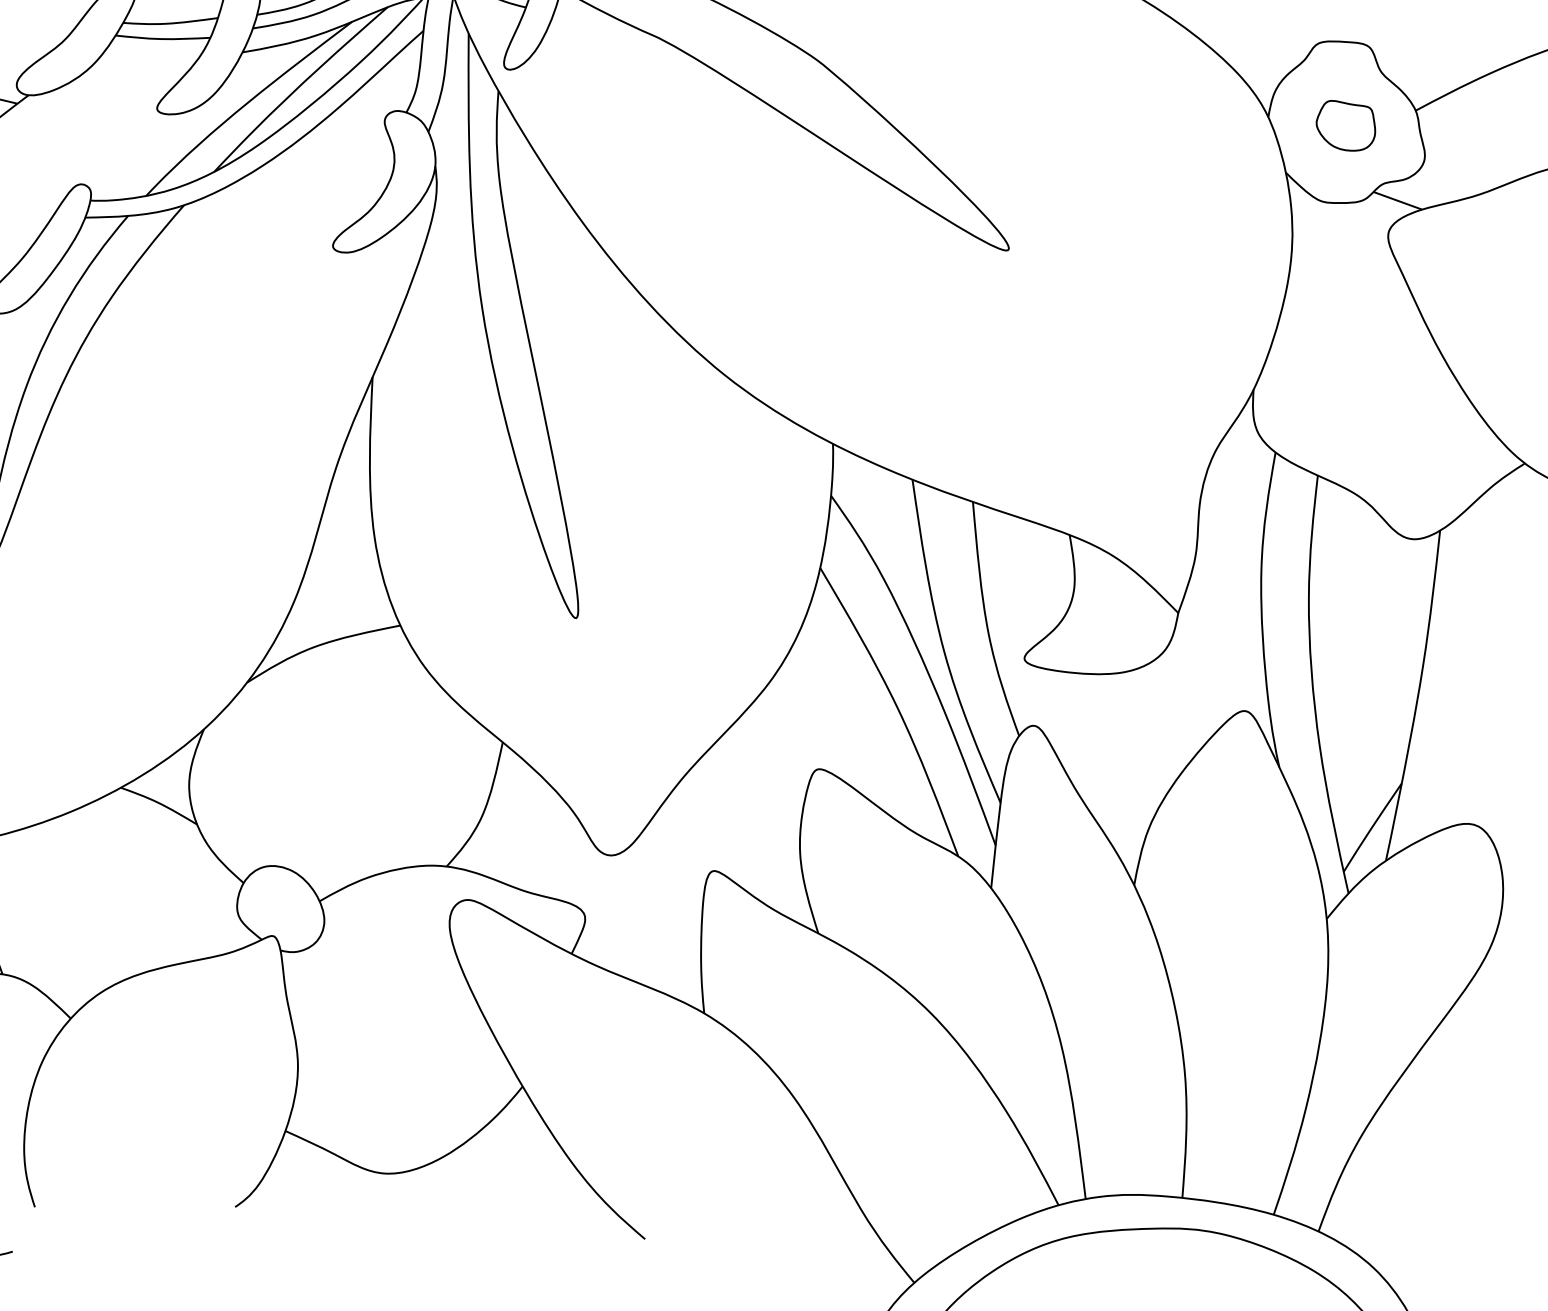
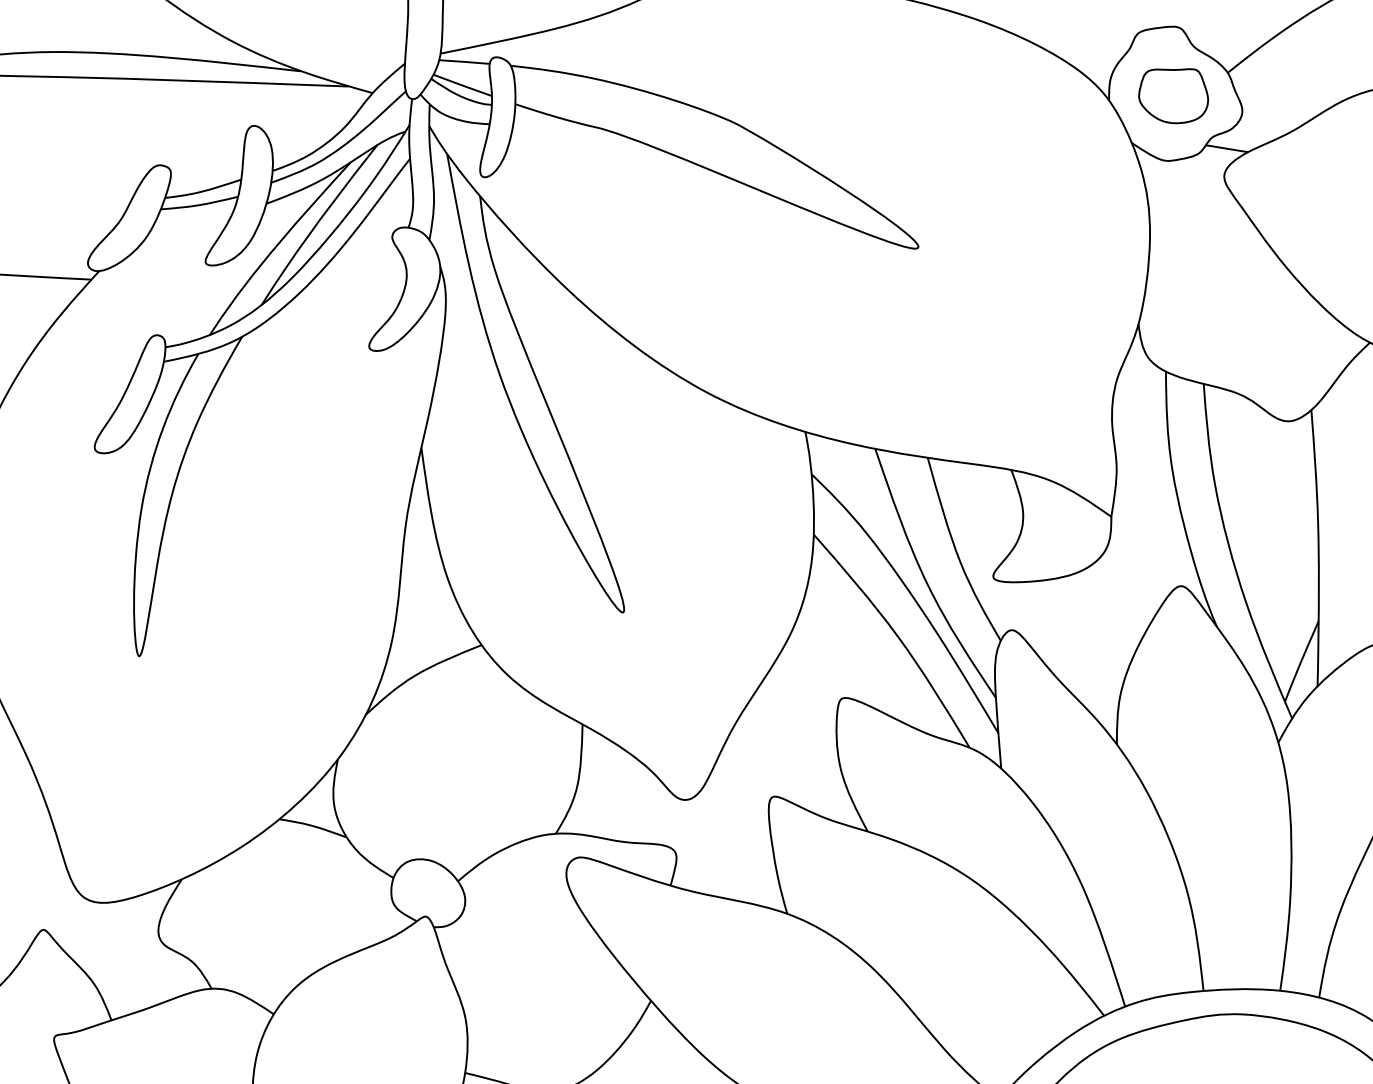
part: (1345, 126) -> (1173, 96), size x1.4

